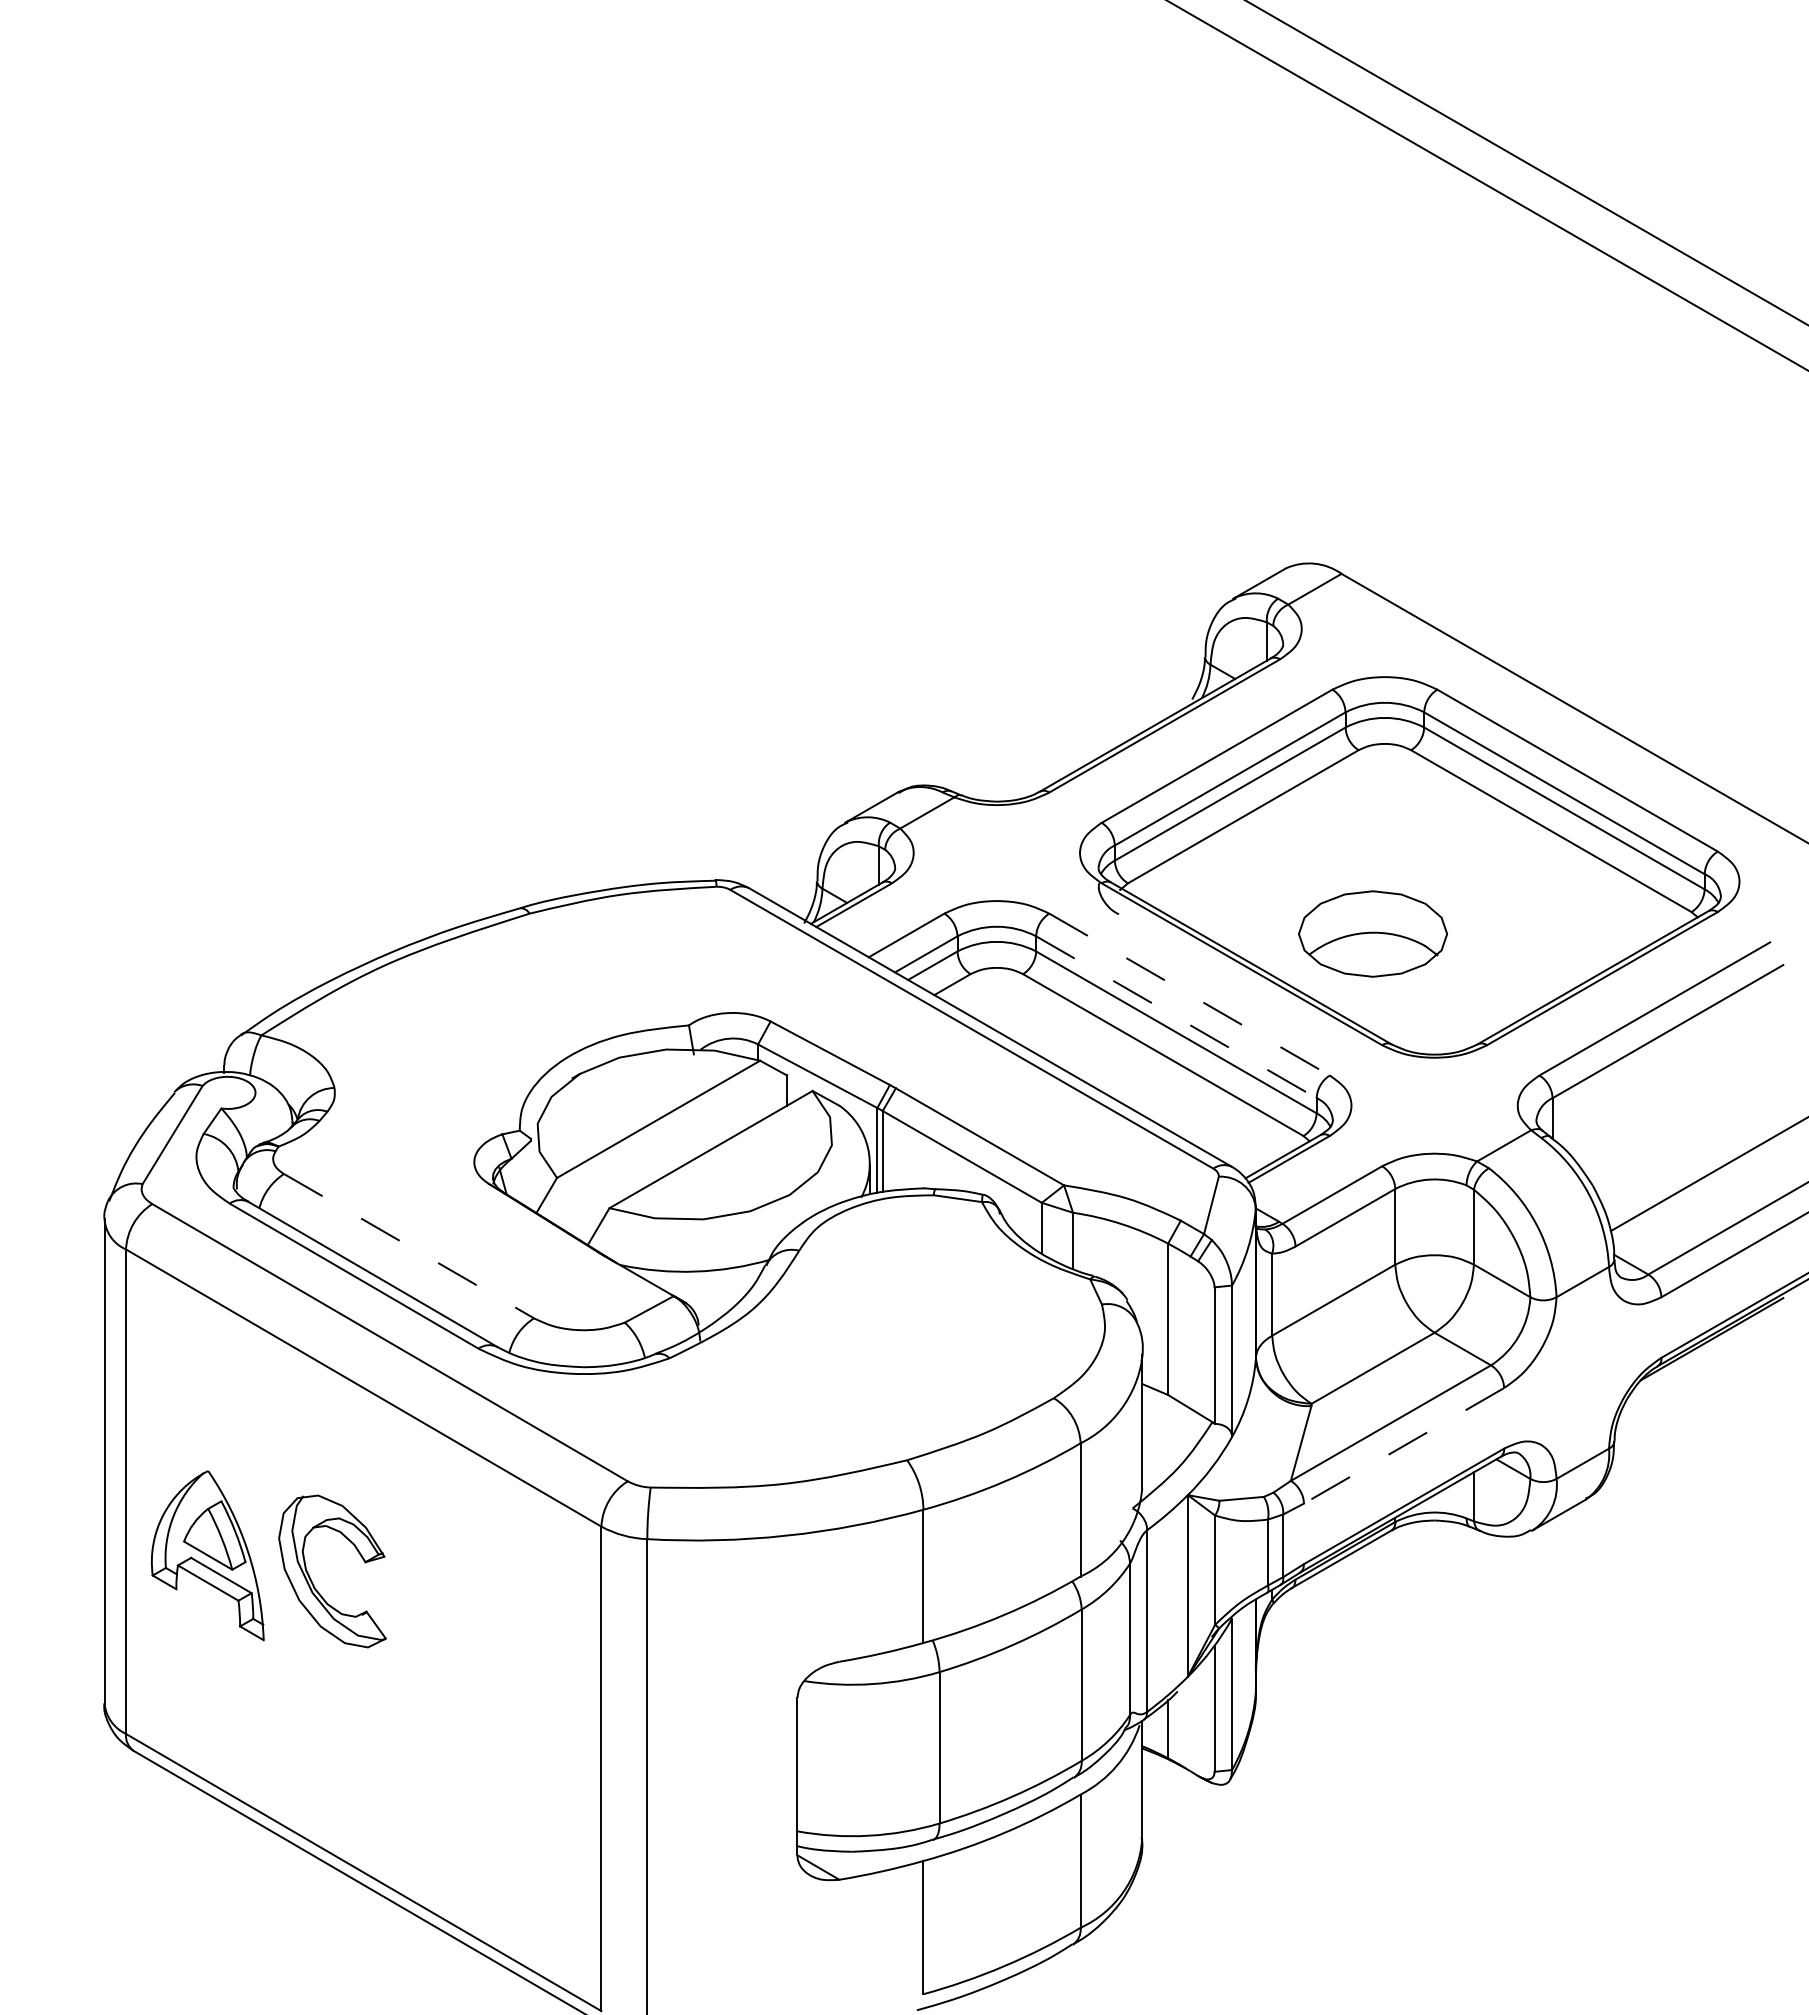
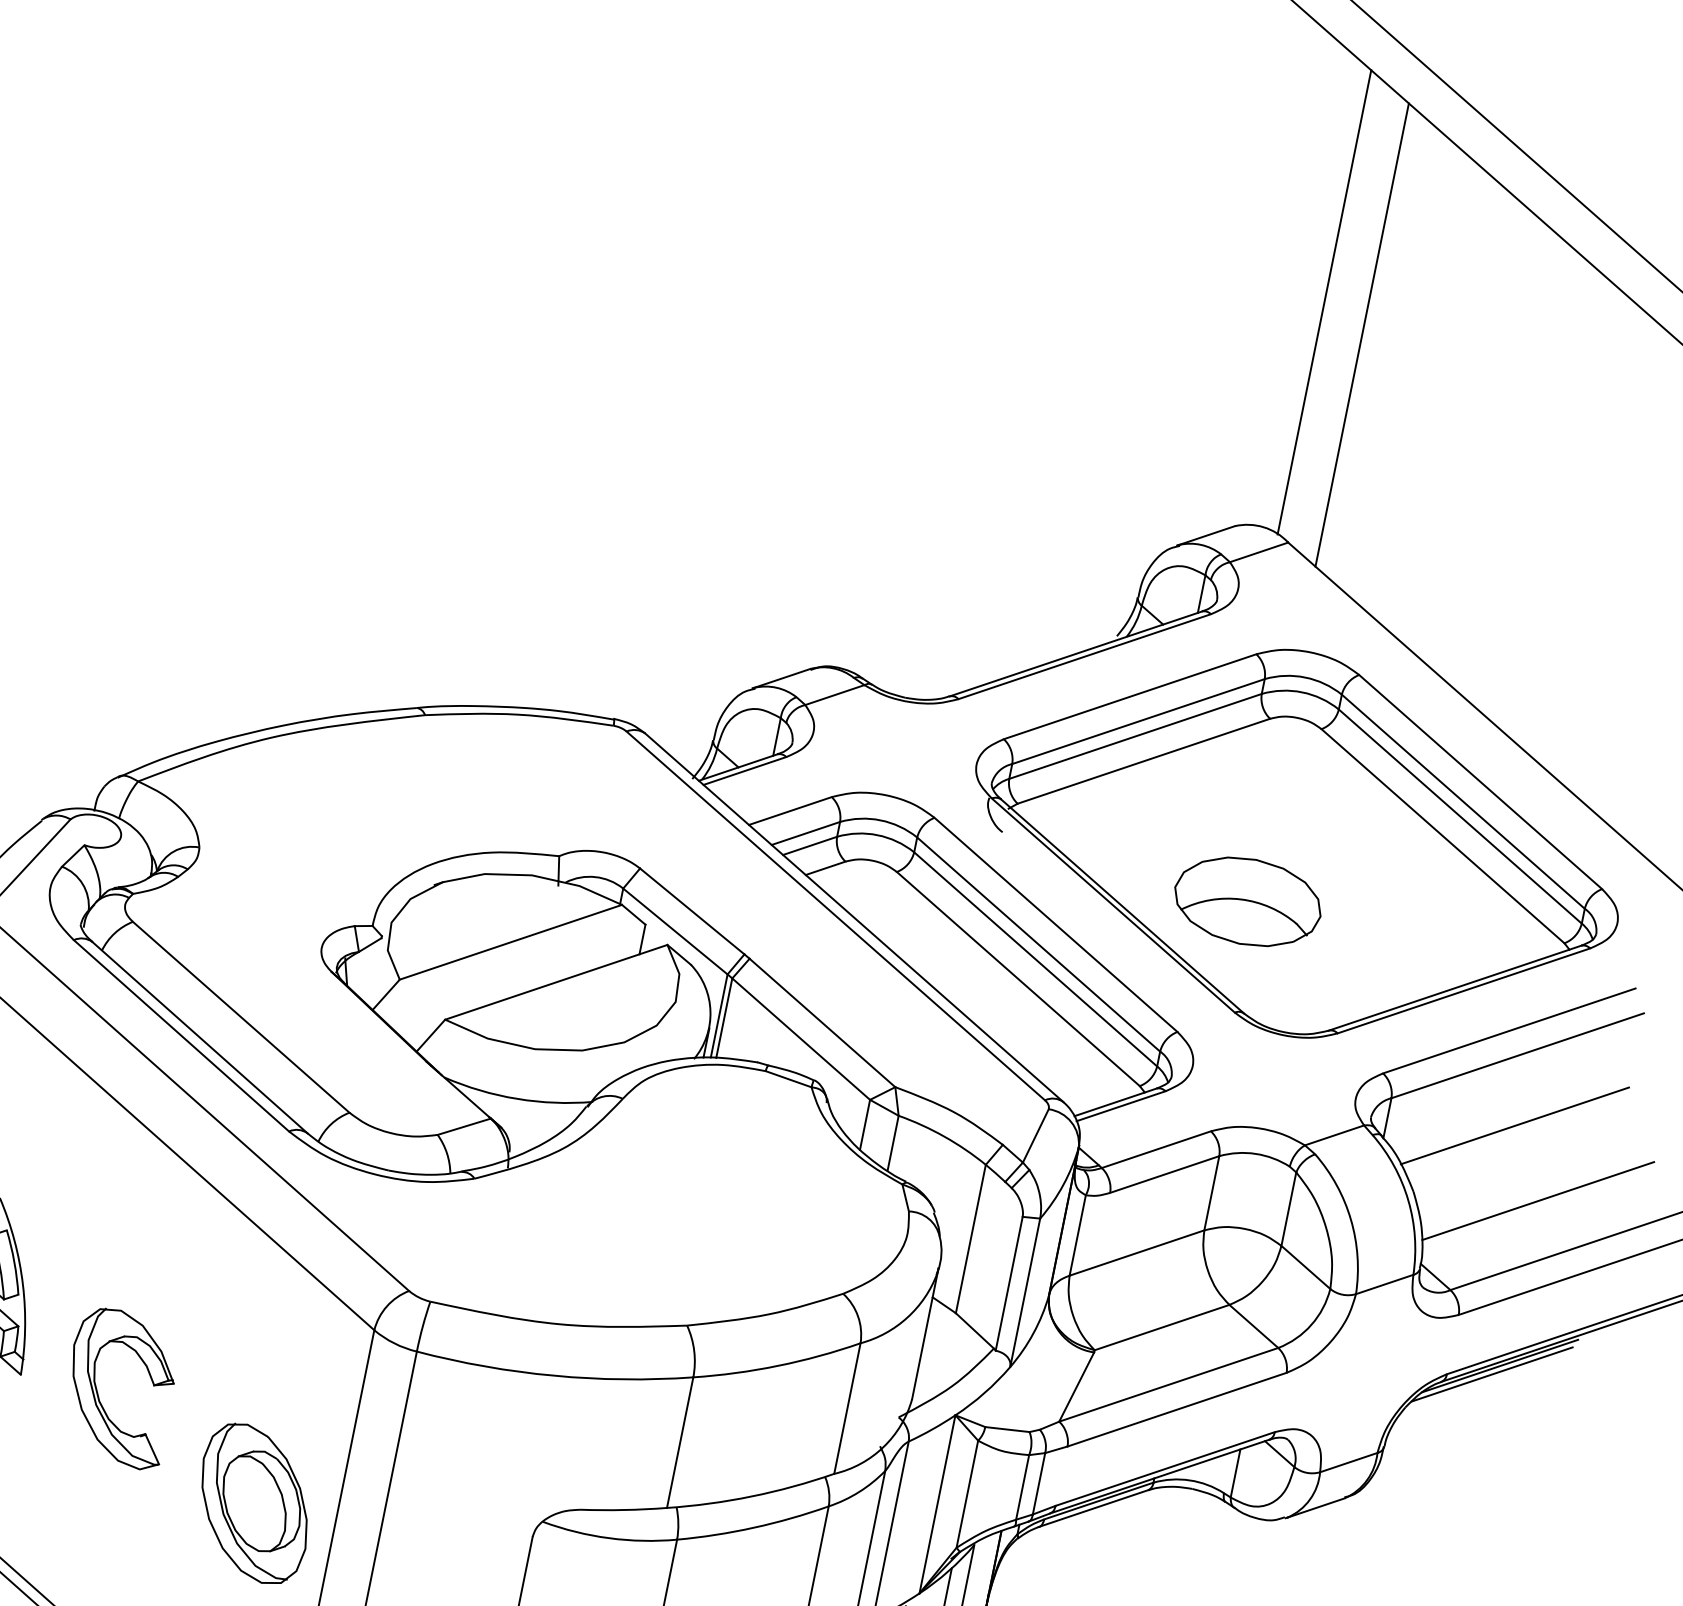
line: (1329, 331) -> (1324, 302), added
line: (1373, 355) -> (1362, 334), added
line: (1189, 994) -> (1056, 924), dashed -> solid
line: (1176, 1017) -> (1038, 944), dashed -> solid
line: (1678, 1100) -> (1514, 1125), added
line: (409, 1246) -> (241, 1017), dashed -> solid
line: (1705, 1348) -> (1491, 1373), added
line: (1404, 1445) -> (1177, 1409), dashed -> solid
part: (312, 1581) -> (98, 1393), moved
part: (517, 1720) -> (253, 1503), added

